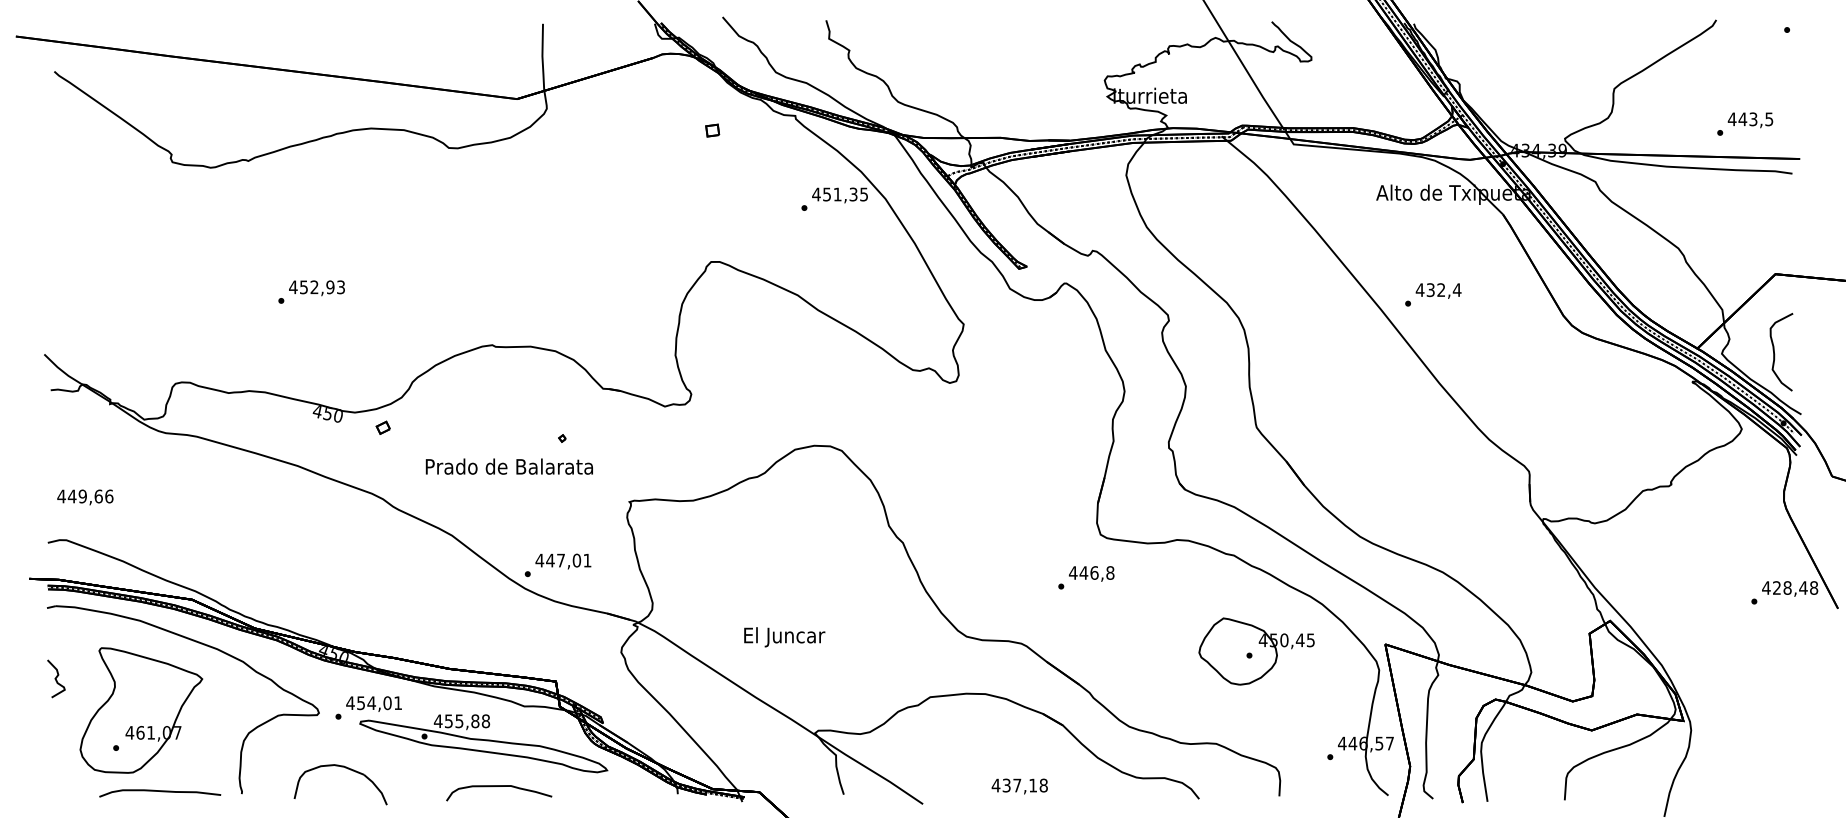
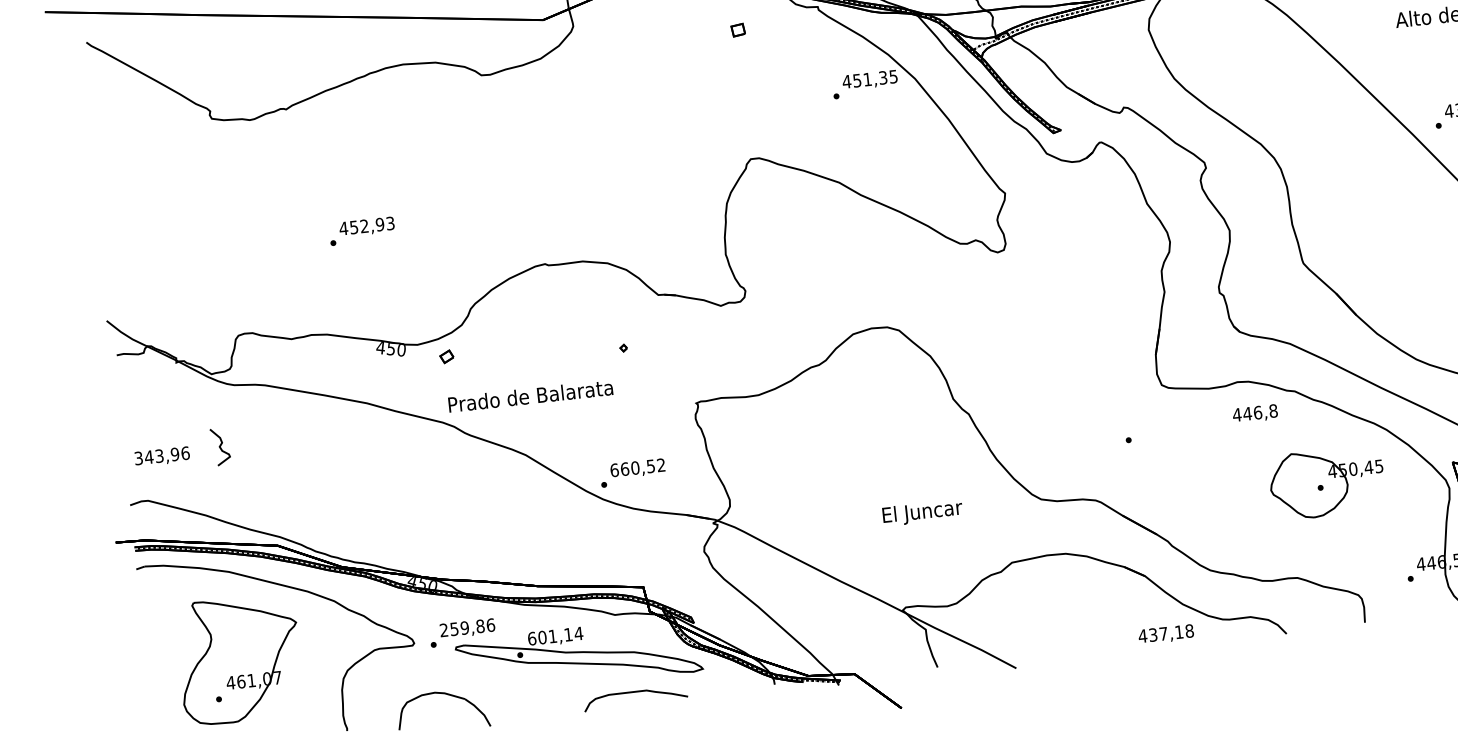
text: (508, 466) -> (529, 396), moved
text: (79, 496) -> (156, 456), 449,66 -> 343,96
text: (563, 560) -> (637, 467), 447,01 -> 660,52
text: (1091, 573) -> (1255, 413), moved
text: (784, 637) -> (922, 513), moved
curve: (56, 678) -> (220, 446), moved
text: (374, 703) -> (467, 628), 454,01 -> 259,86
text: (461, 721) -> (554, 636), 455,88 -> 601,14
curve: (499, 786) -> (635, 692), moved
text: (1019, 786) -> (1165, 634), moved

